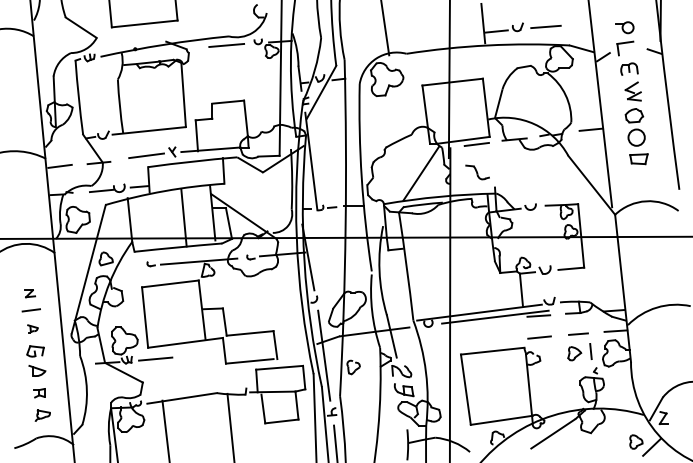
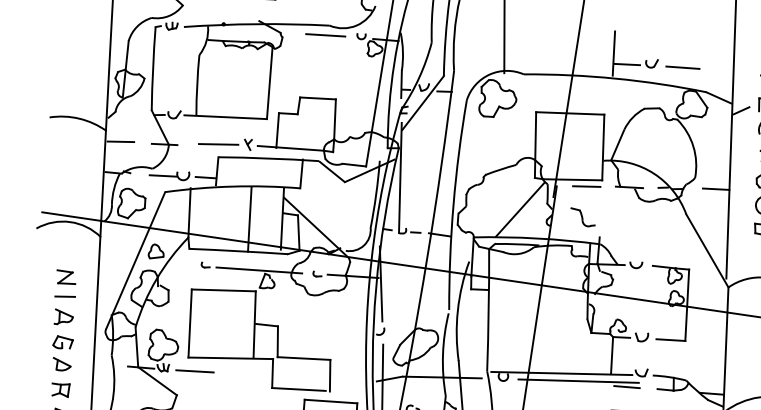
part: (29, 293) -> (65, 277), size x1.67
part: (32, 328) -> (63, 317), size x1.67
part: (39, 393) -> (60, 390), size x1.43

